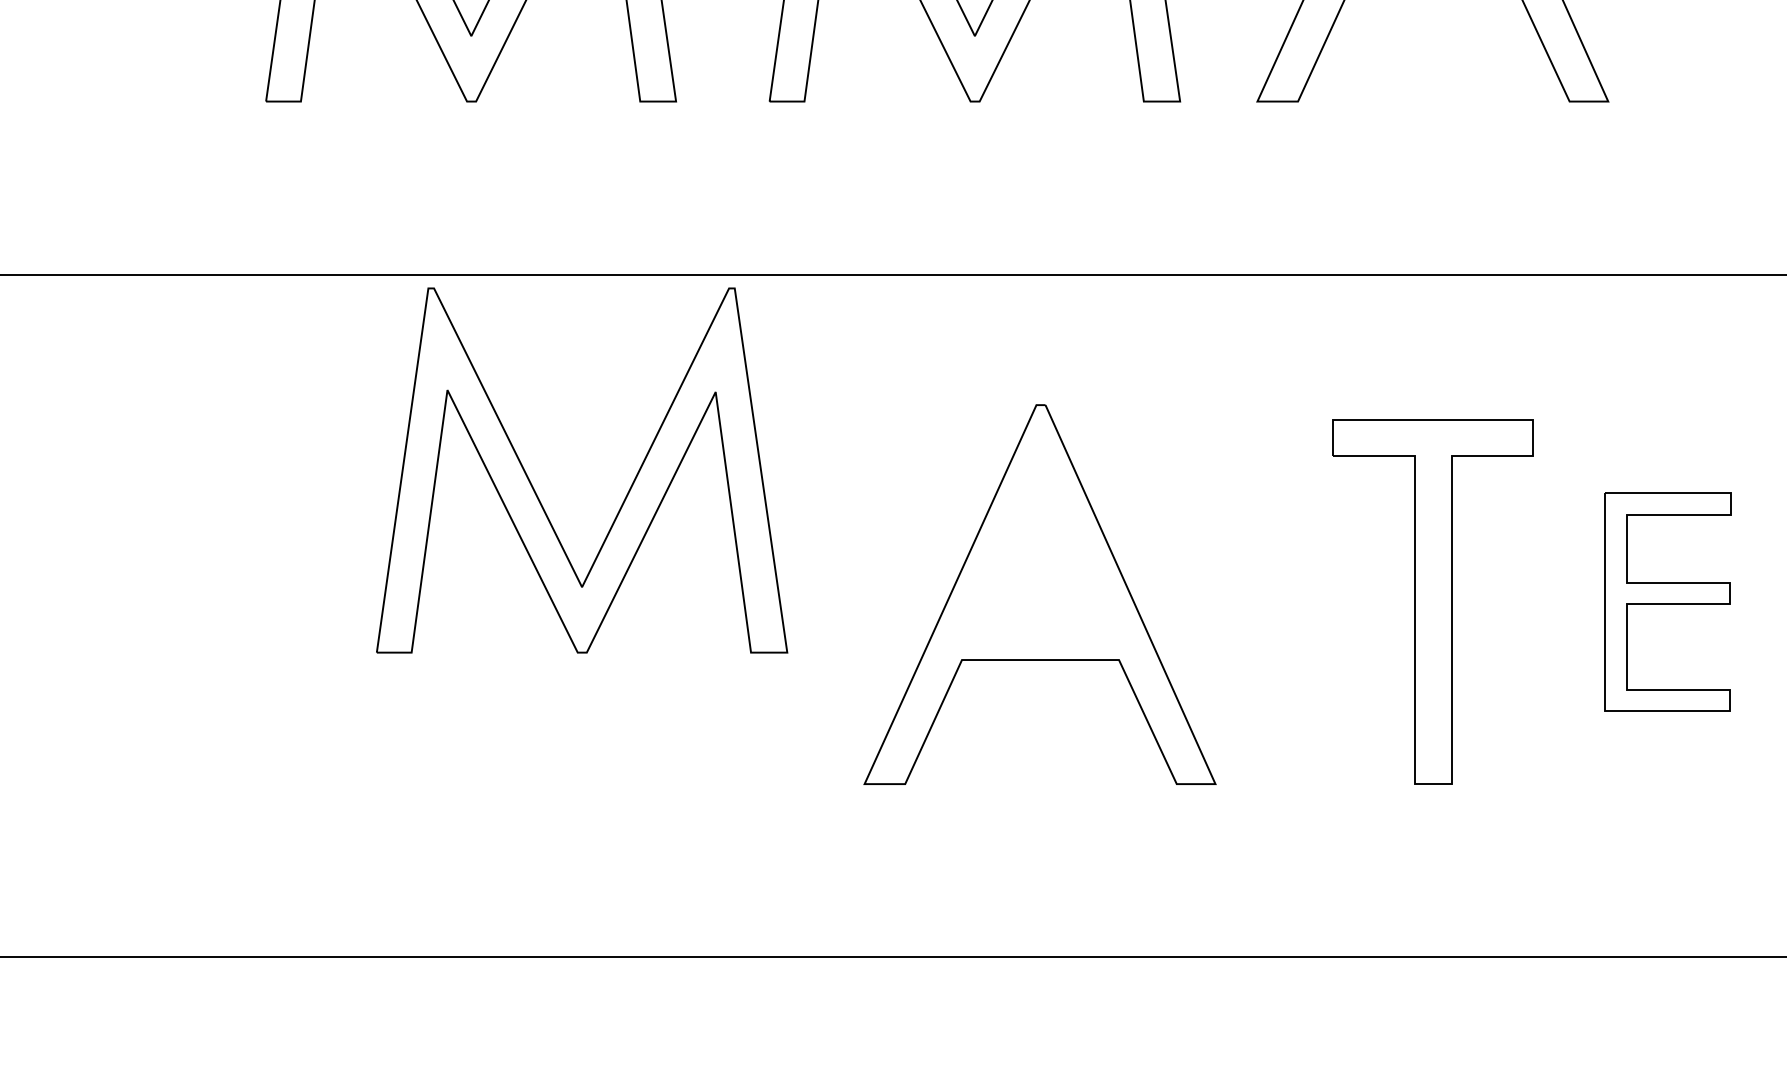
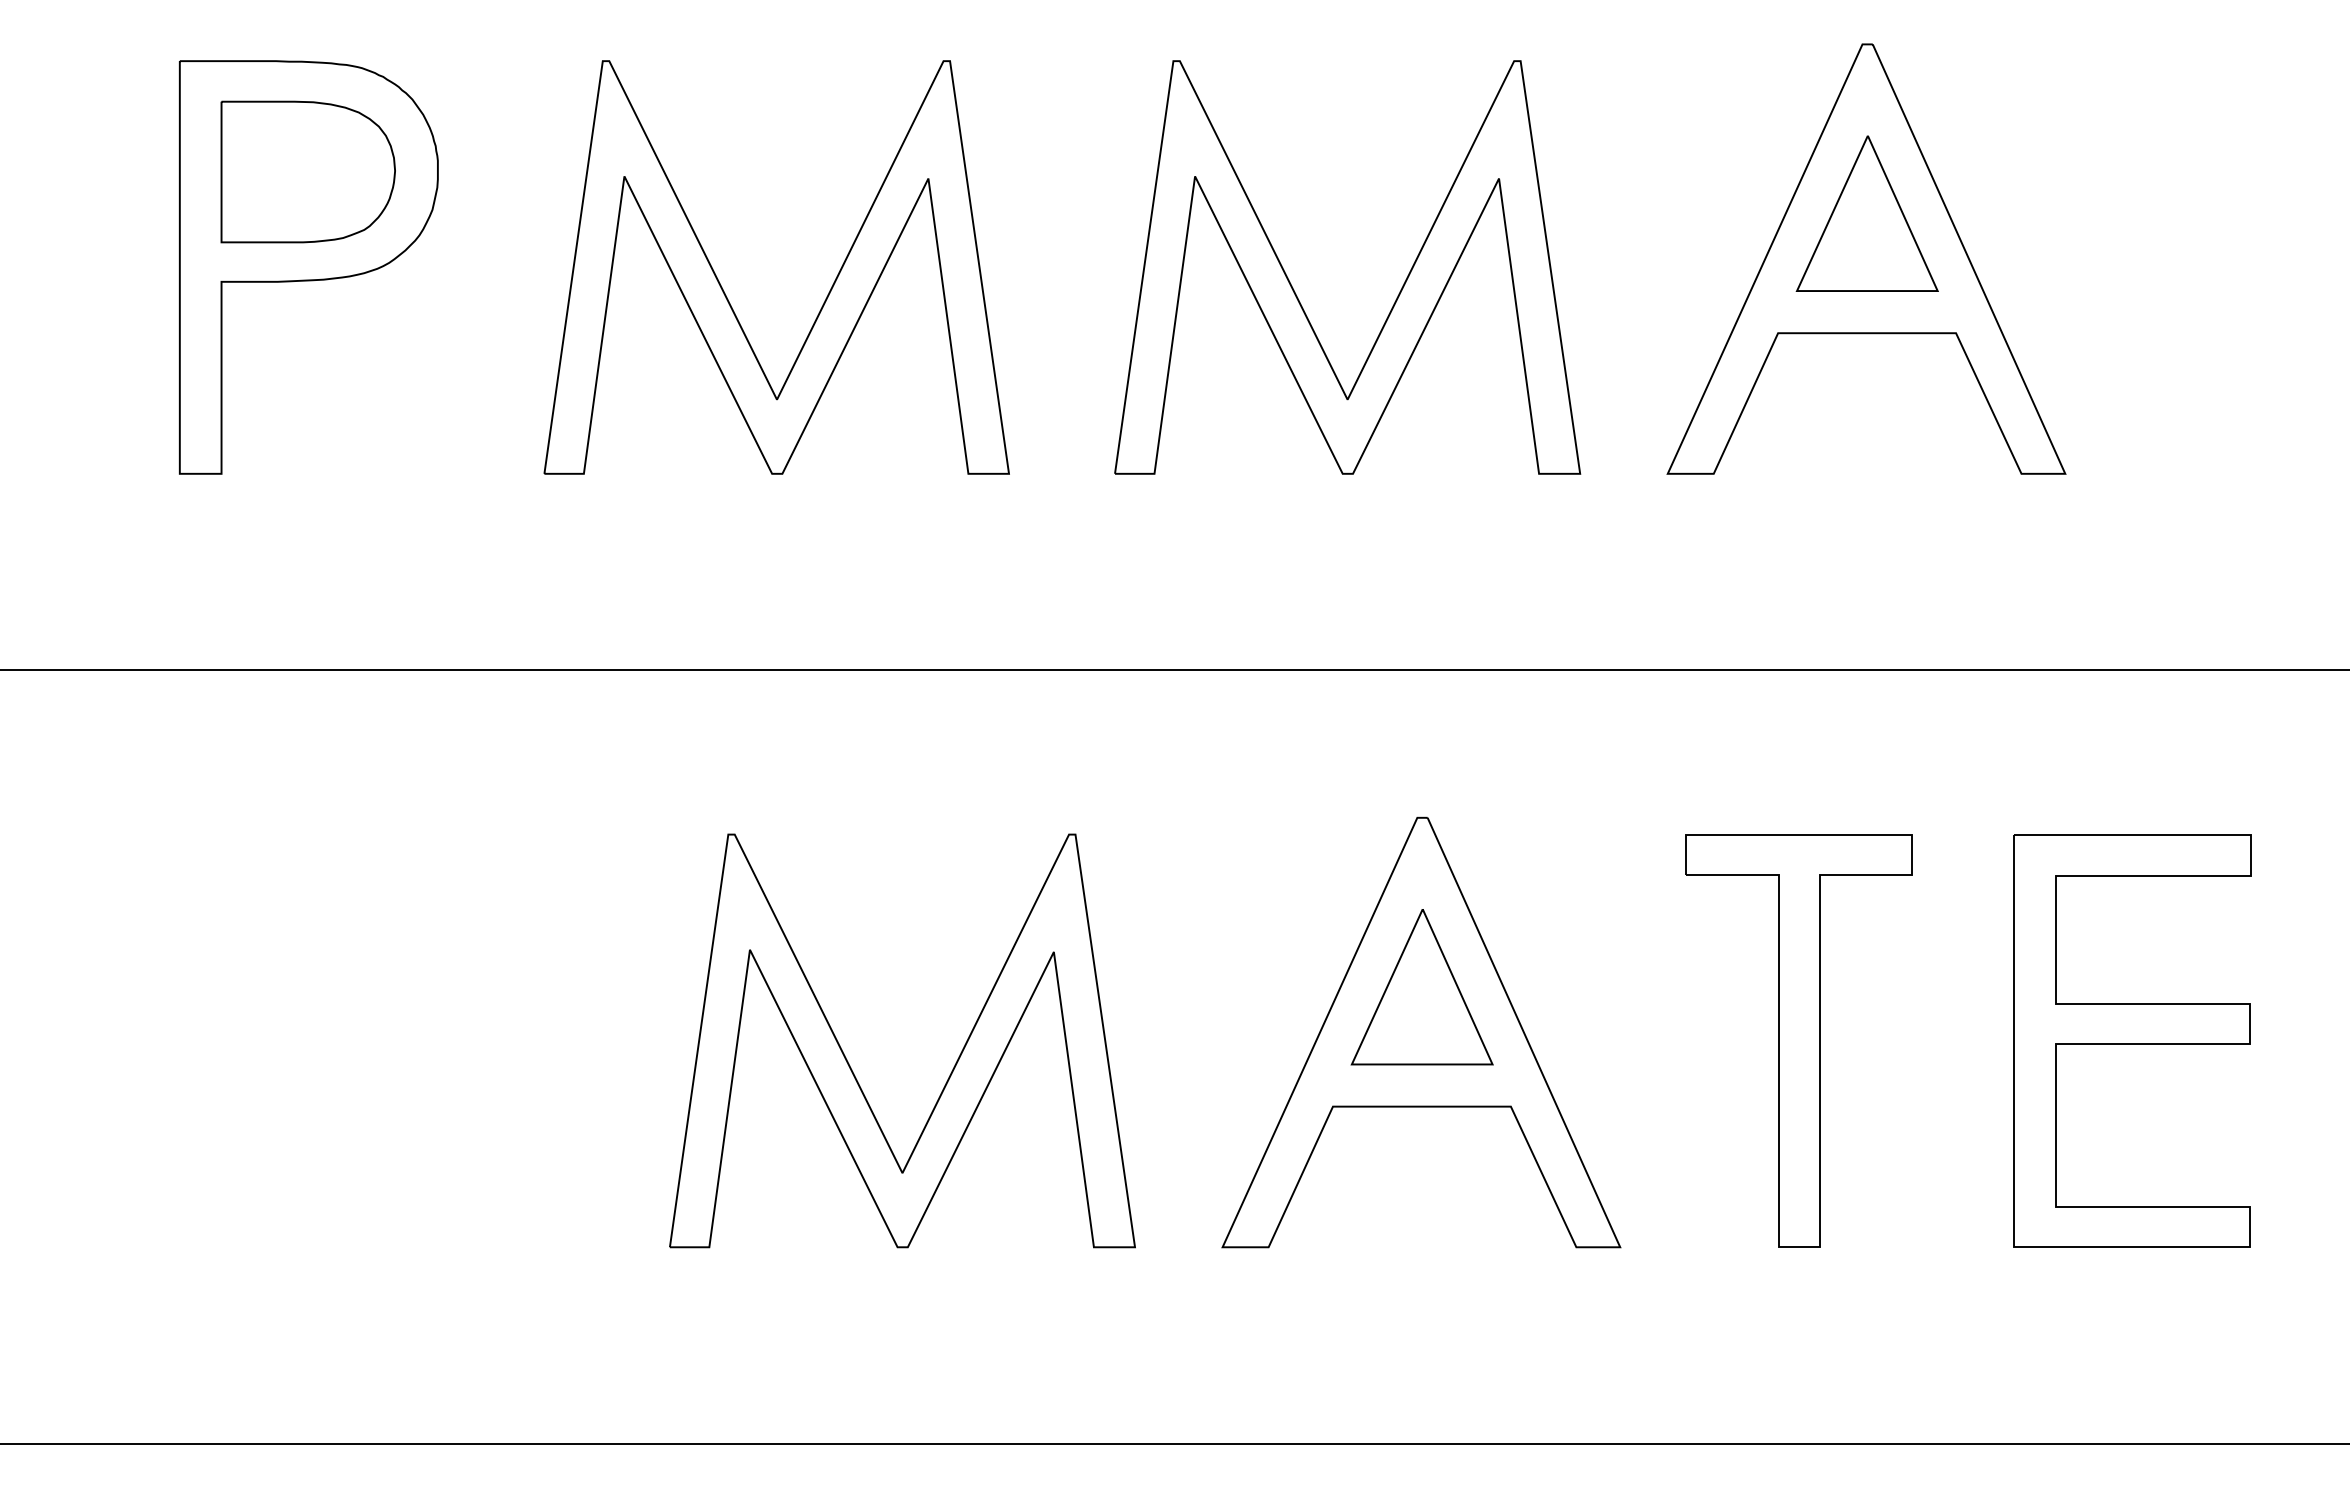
part: (627, 491) -> (954, 1064), moved
part: (1040, 554) -> (1421, 987), added
part: (1432, 601) -> (1798, 1040), moved
part: (1667, 601) -> (2132, 1040), size x1.67

